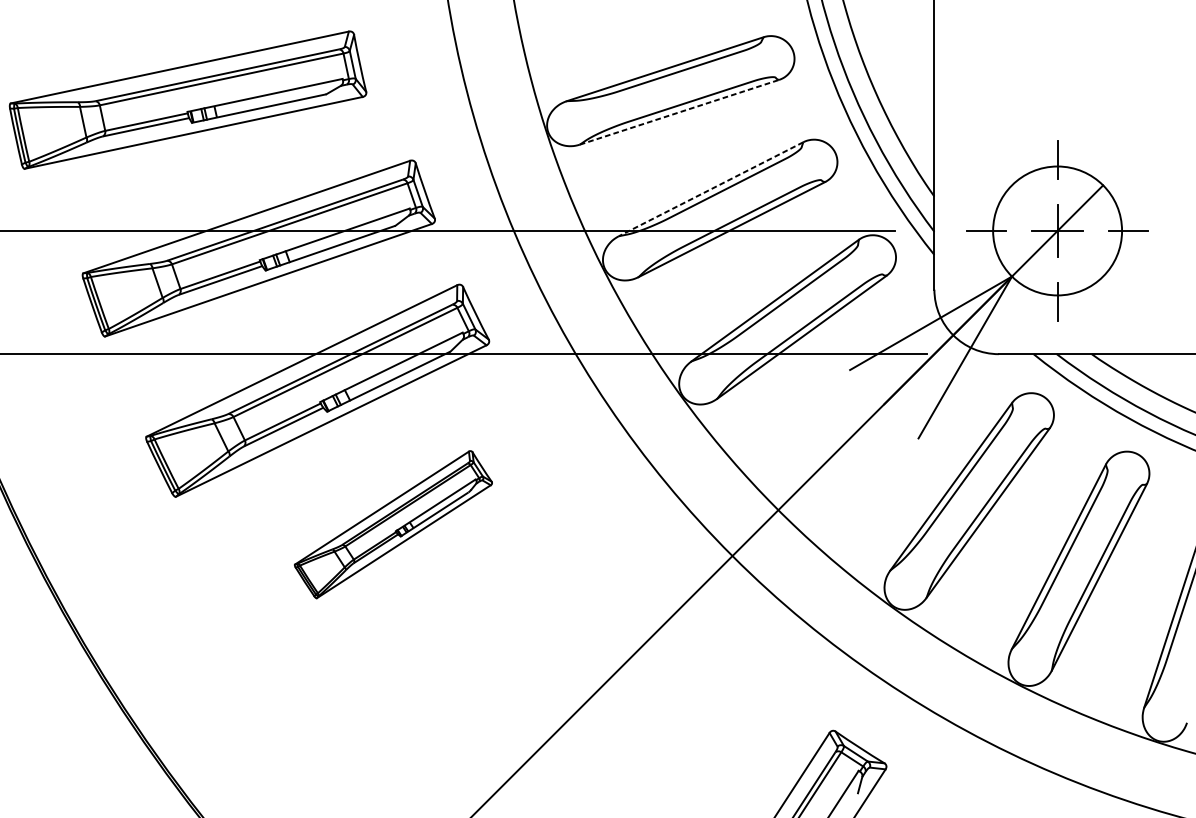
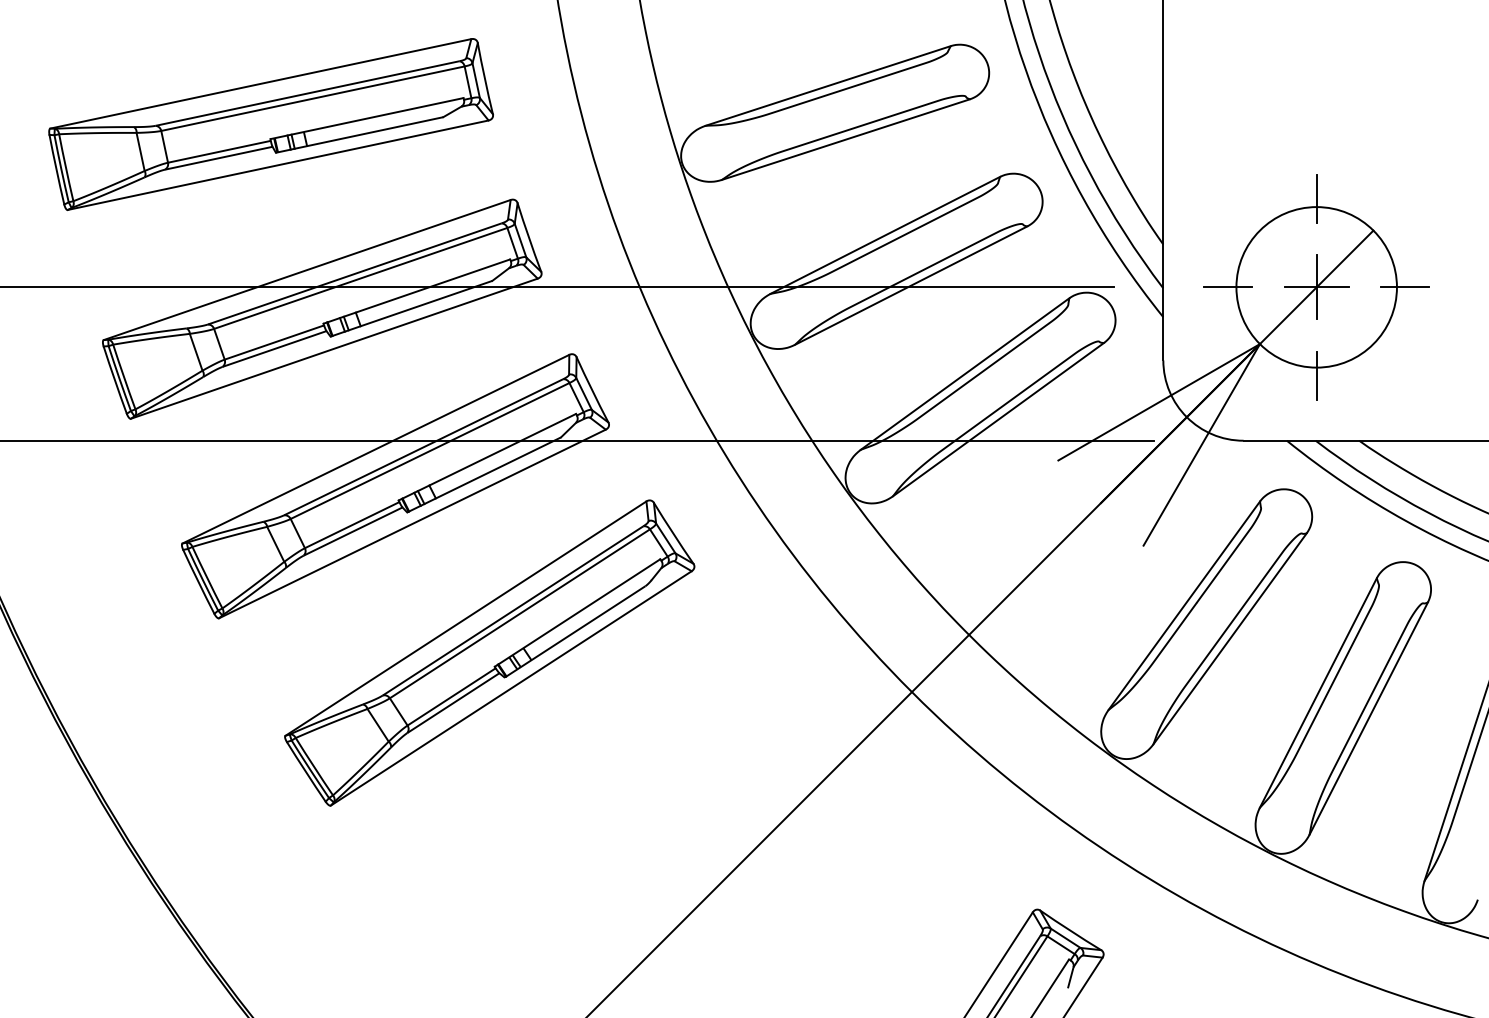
part: (187, 100) -> (270, 124), moved
line: (679, 112) -> (846, 139), dashed -> solid
line: (711, 189) -> (885, 235), dashed -> solid
part: (393, 524) -> (489, 652), size x1.67

